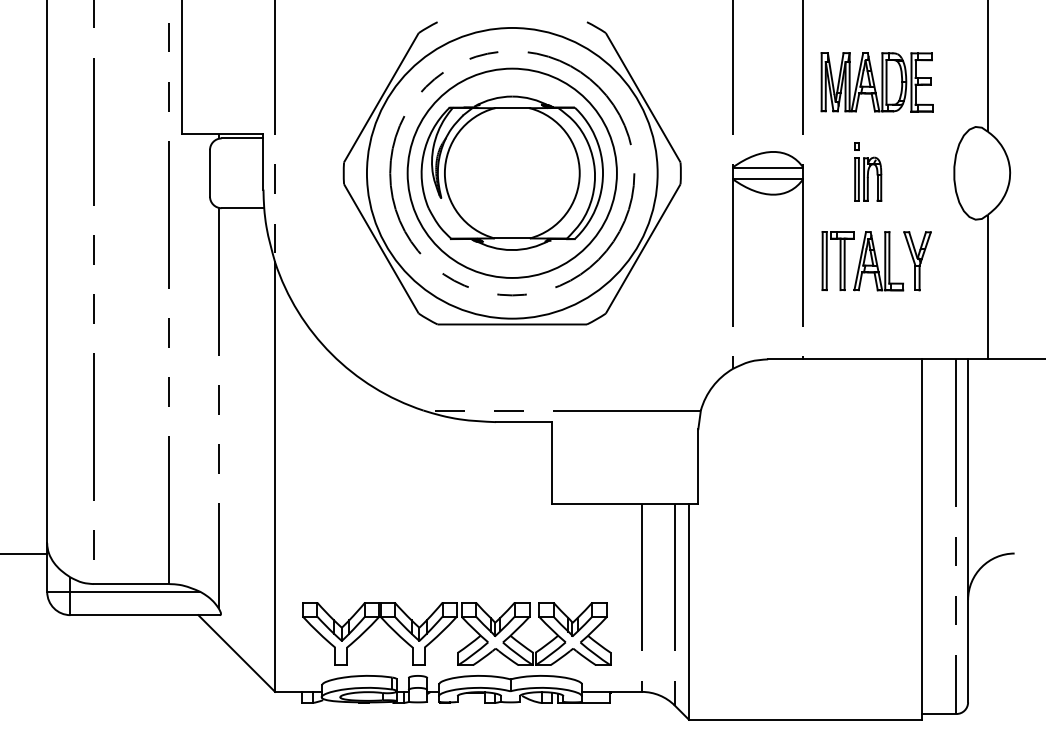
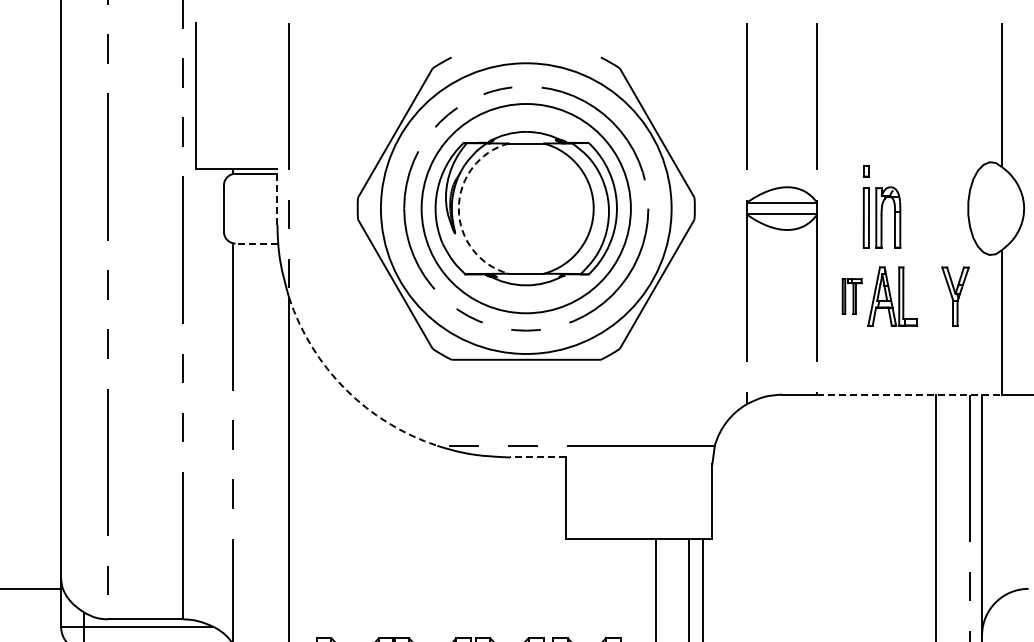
part: (876, 82) -> (890, 117), removed
line: (263, 161) -> (277, 196), solid -> dashed
part: (868, 171) -> (882, 206), size x1.4
arc: (444, 173) -> (458, 208), solid -> dashed
line: (242, 208) -> (256, 243), solid -> dashed
part: (837, 261) -> (851, 296), size x0.6
part: (917, 261) -> (955, 296), moved
arc: (331, 354) -> (345, 389), solid -> dashed
line: (896, 359) -> (910, 394), solid -> dashed
line: (523, 422) -> (537, 457), solid -> dashed

